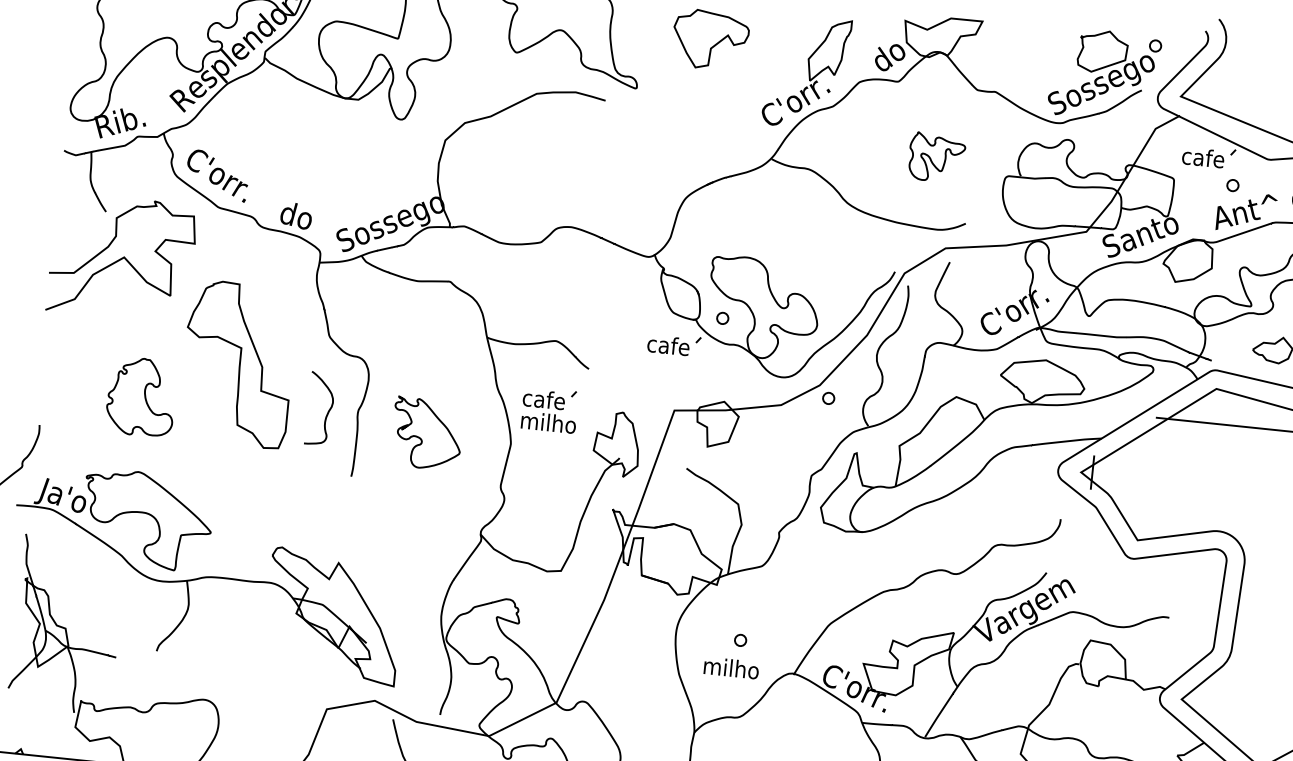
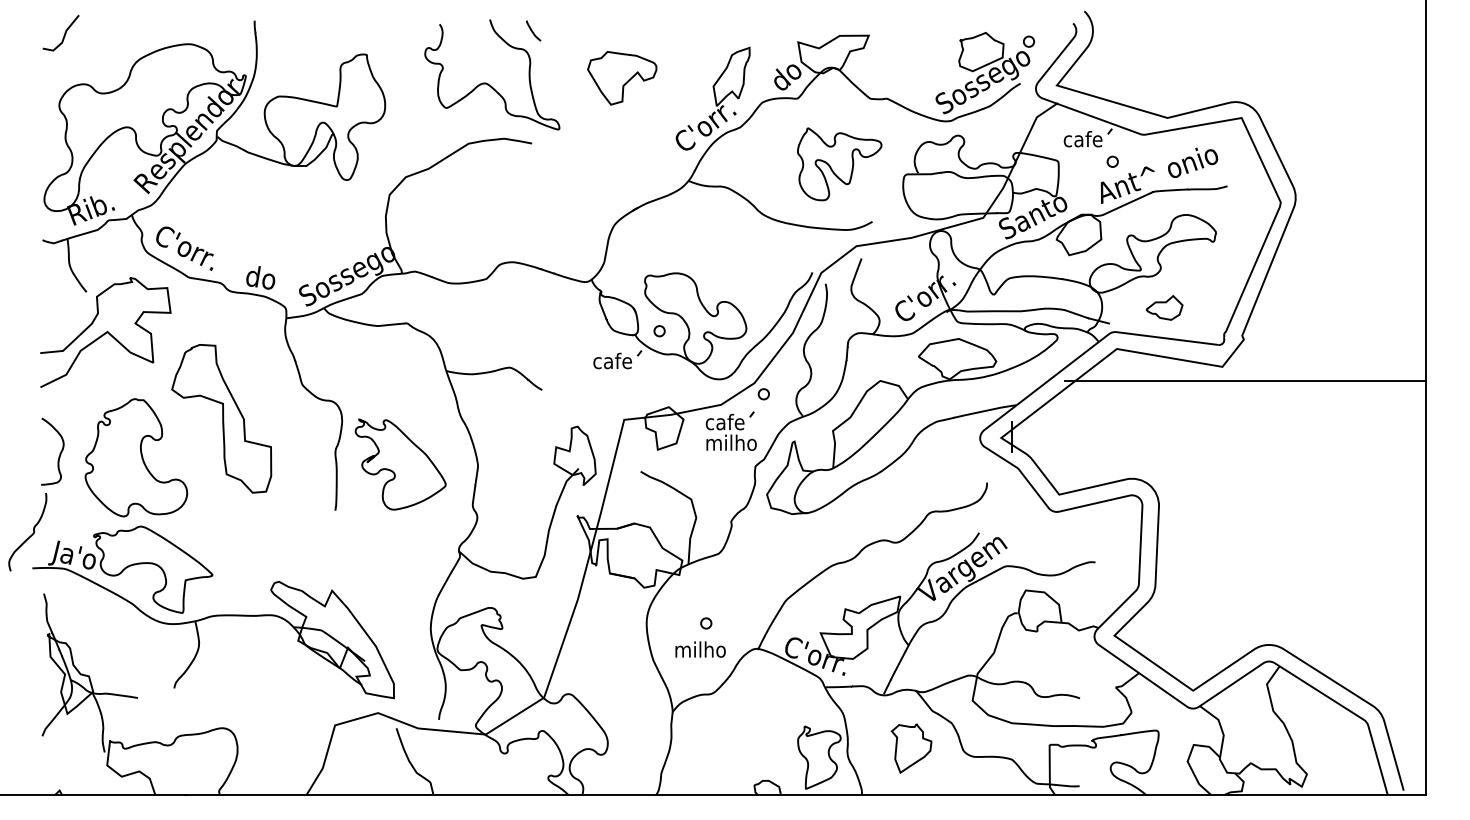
part: (936, 157) -> (839, 164), size x1.67
part: (141, 396) -> (136, 457), size x1.67
part: (548, 409) -> (730, 430), moved
curve: (327, 411) -> (59, 453), moved
part: (426, 433) -> (400, 464), size x1.43

